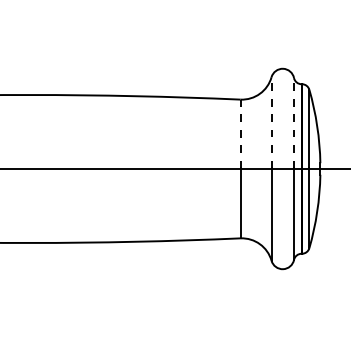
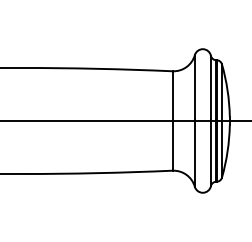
line: (271, 122) -> (194, 87), dashed -> solid
line: (294, 122) -> (211, 87), dashed -> solid
line: (240, 133) -> (172, 95), dashed -> solid

